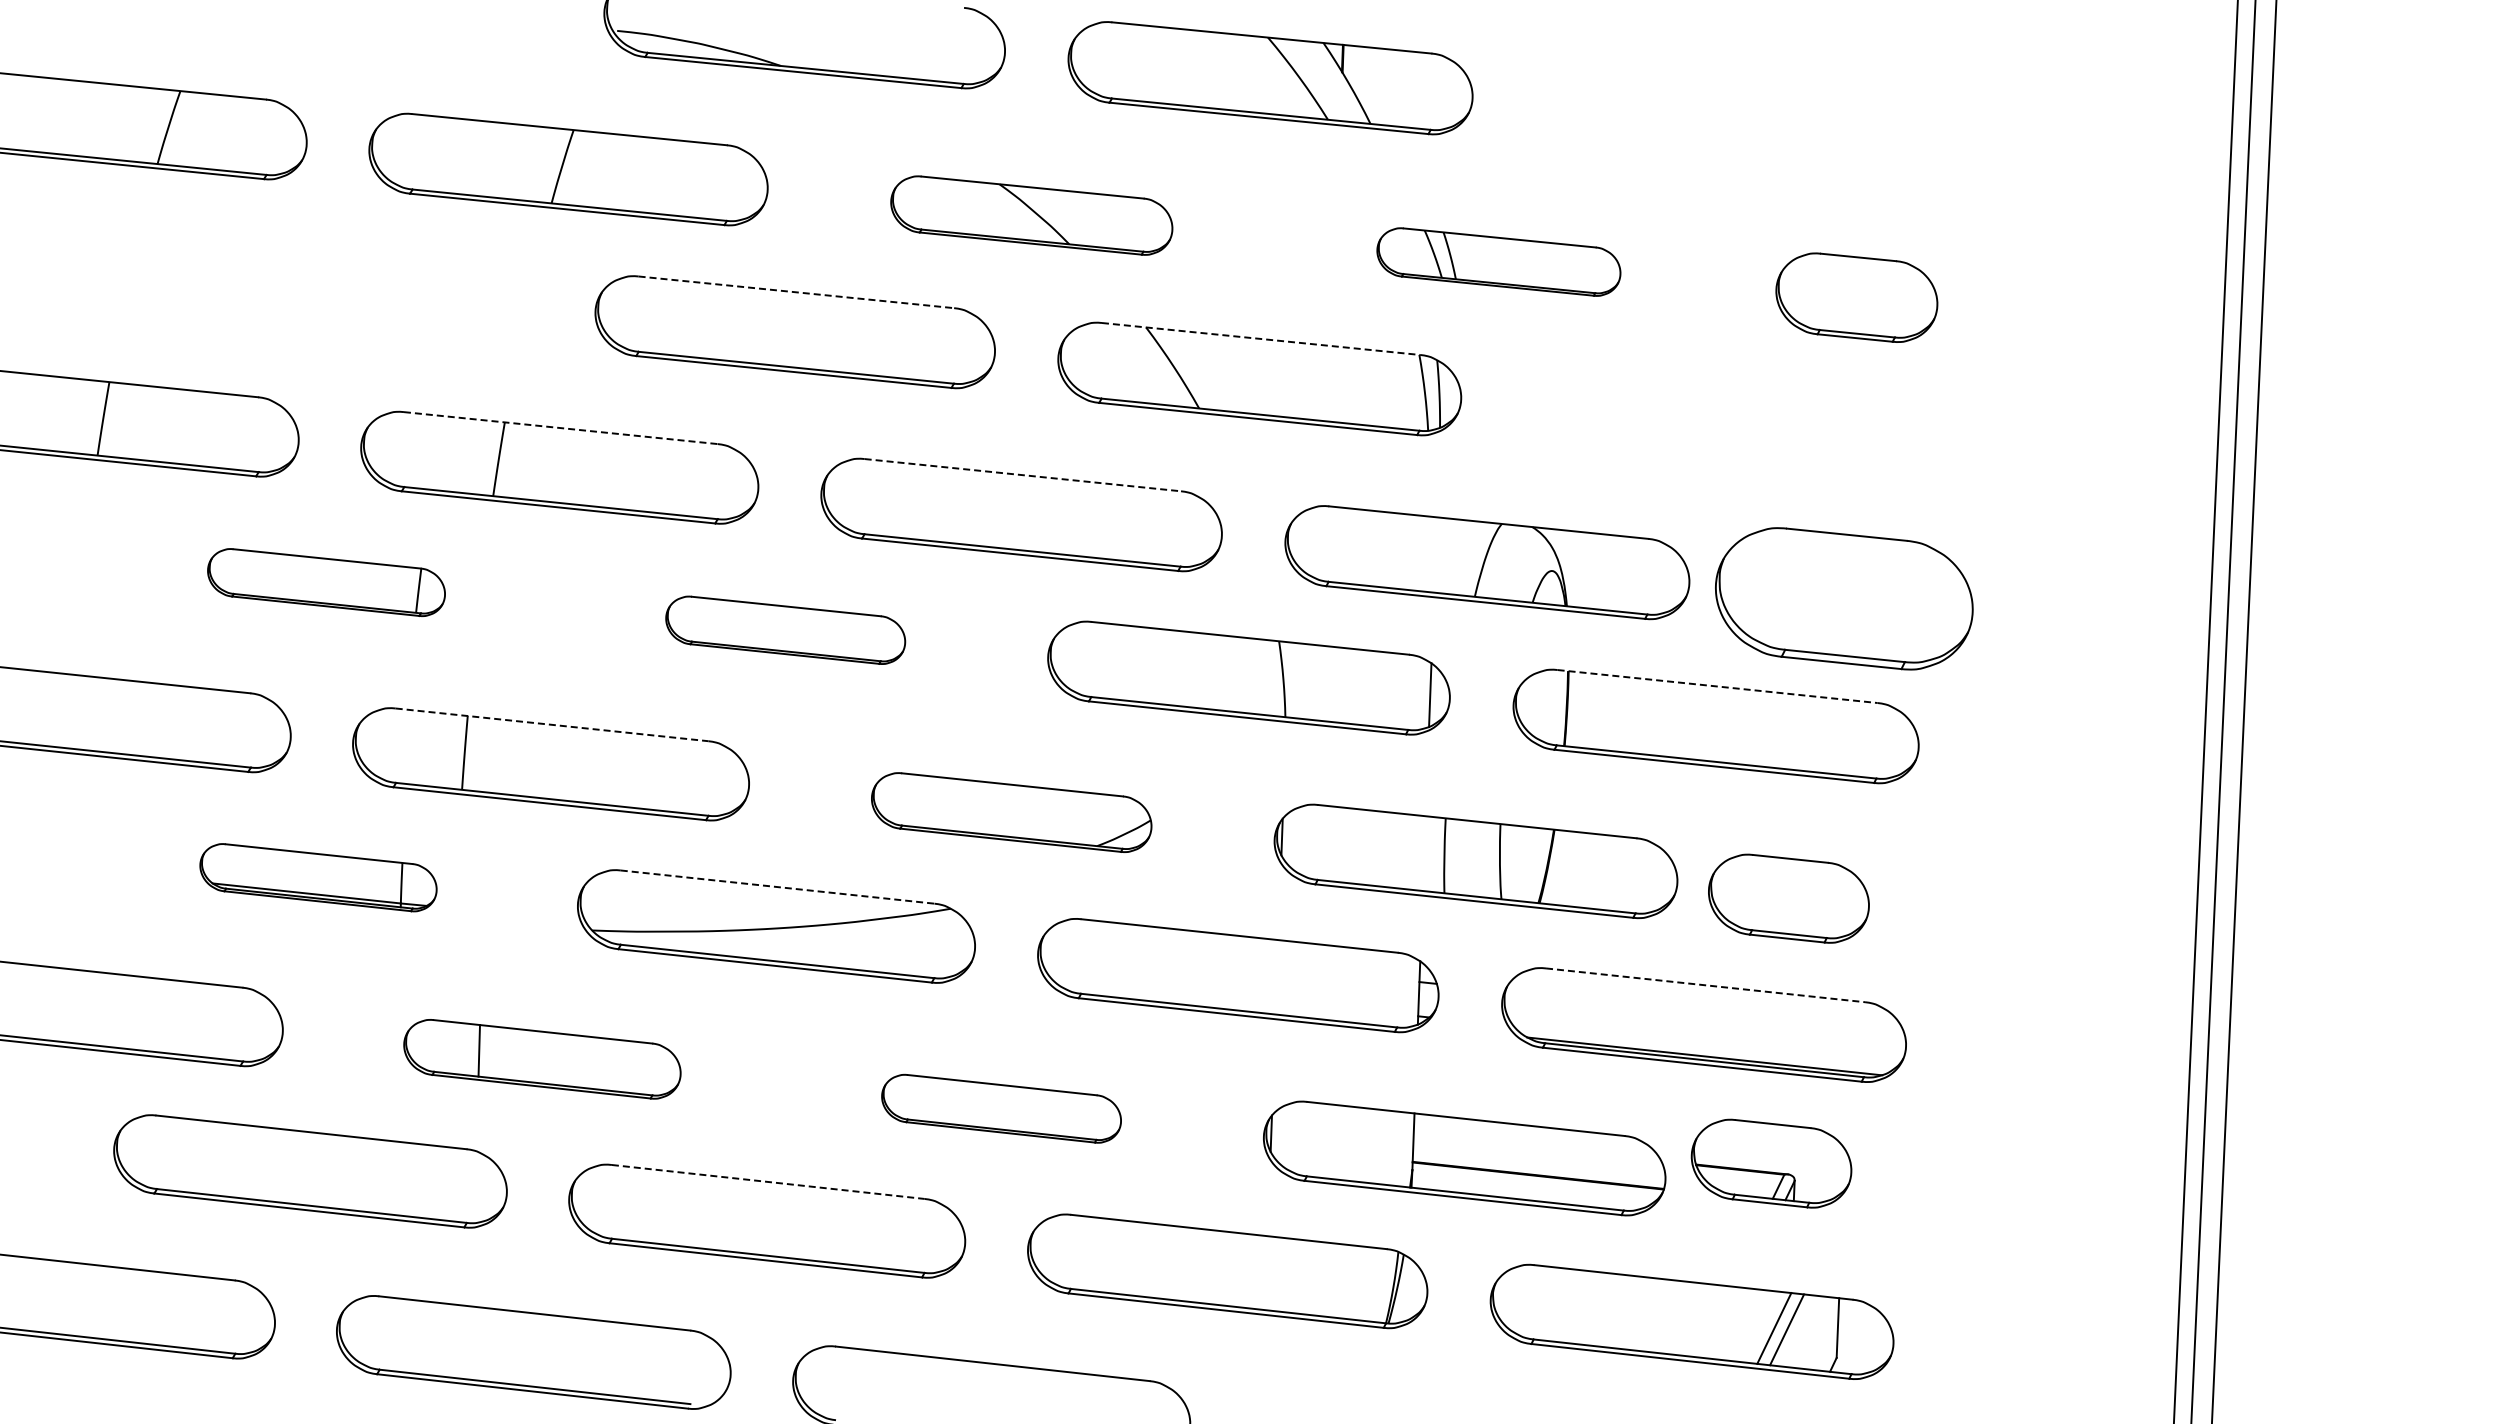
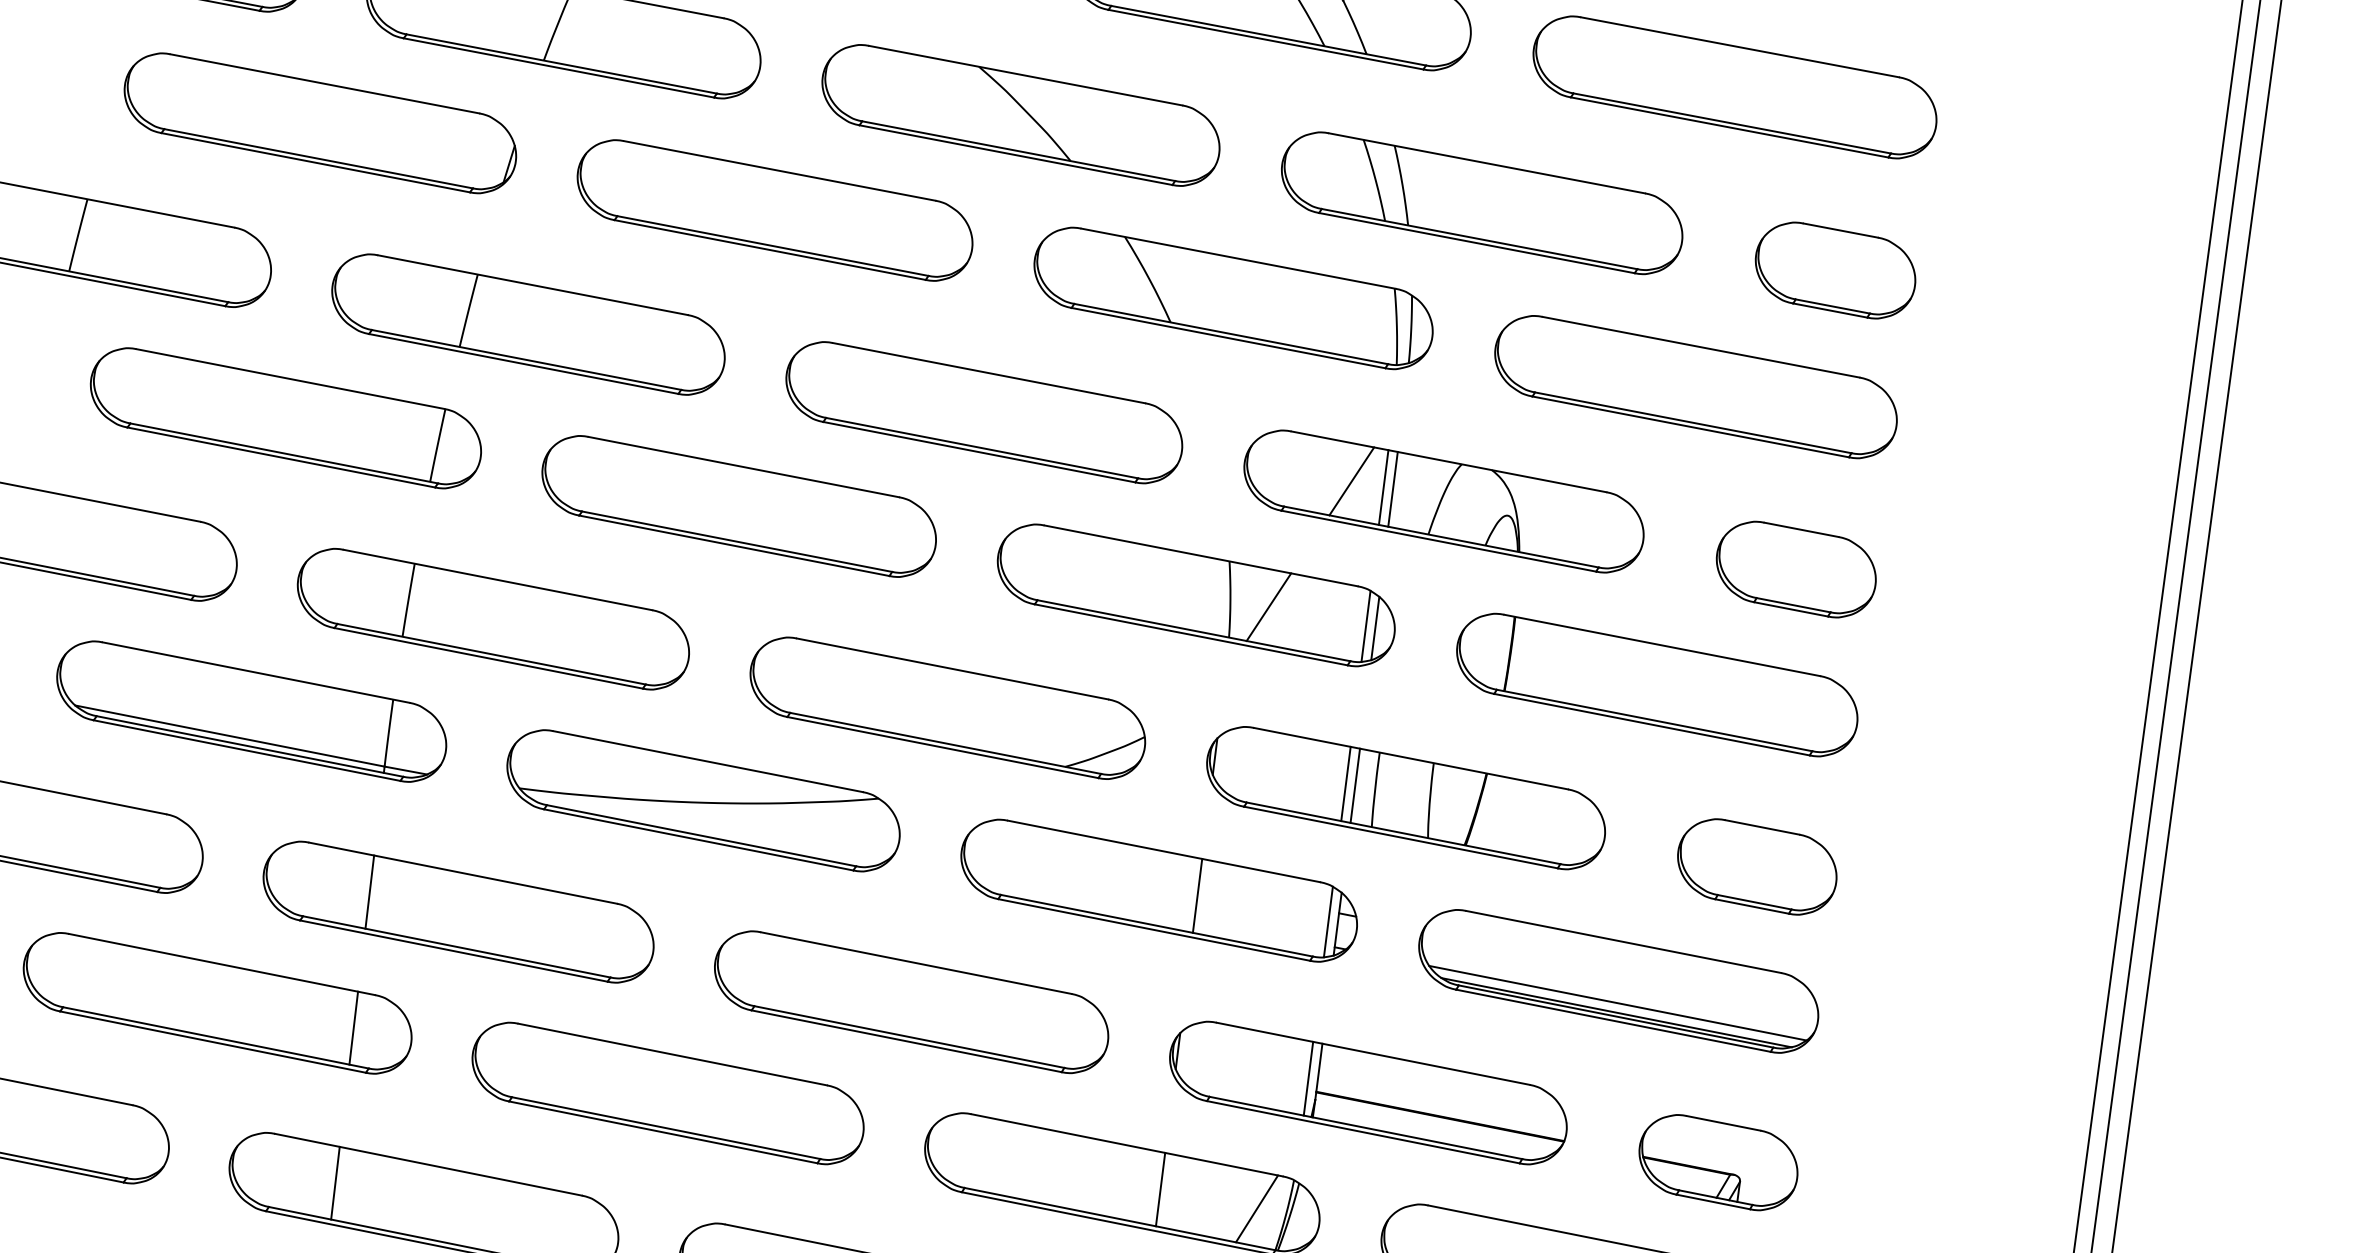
part: (1740, 123) -> (1735, 86), added
part: (1031, 215) -> (1020, 115), size x1.43
part: (1498, 261) -> (1481, 202), size x1.67
part: (334, 285) -> (320, 123), added
line: (796, 292) -> (779, 171), dashed -> solid
line: (1261, 338) -> (1238, 258), dashed -> solid
part: (1728, 425) -> (1696, 386), added
line: (560, 428) -> (532, 285), dashed -> solid
line: (1022, 475) -> (988, 373), dashed -> solid
line: (1393, 550) -> (1351, 481), added
line: (1425, 553) -> (1383, 486), added
line: (1435, 554) -> (1393, 488), added
part: (326, 582) -> (285, 418), size x1.67
part: (1844, 599) -> (1796, 570), size x0.62
part: (785, 630) -> (738, 506), size x1.67
line: (1322, 683) -> (1269, 607), added
line: (1717, 686) -> (1662, 645), dashed -> solid
line: (1420, 693) -> (1365, 625), added
line: (552, 724) -> (498, 579), dashed -> solid
part: (1011, 812) -> (947, 708), size x1.43
line: (1414, 852) -> (1345, 783), added
line: (1423, 853) -> (1354, 785), added
part: (318, 877) -> (251, 711), size x1.67
line: (777, 887) -> (708, 762), dashed -> solid
part: (1788, 898) -> (1756, 866), moved
line: (1276, 977) -> (1197, 896), added
line: (1706, 985) -> (1624, 942), dashed -> solid
line: (1409, 991) -> (1328, 921), added
line: (1704, 1046) -> (1617, 1002), added
part: (542, 1059) -> (458, 912), size x1.43
part: (1001, 1108) -> (911, 1002), size x1.67
line: (1403, 1149) -> (1308, 1078), added
part: (1771, 1163) -> (1718, 1162), moved
line: (768, 1182) -> (672, 1055), dashed -> solid
line: (448, 1183) -> (354, 1027), added
line: (1265, 1273) -> (1159, 1189), added
line: (1364, 1283) -> (1257, 1208), added
line: (443, 1339) -> (335, 1182), added

